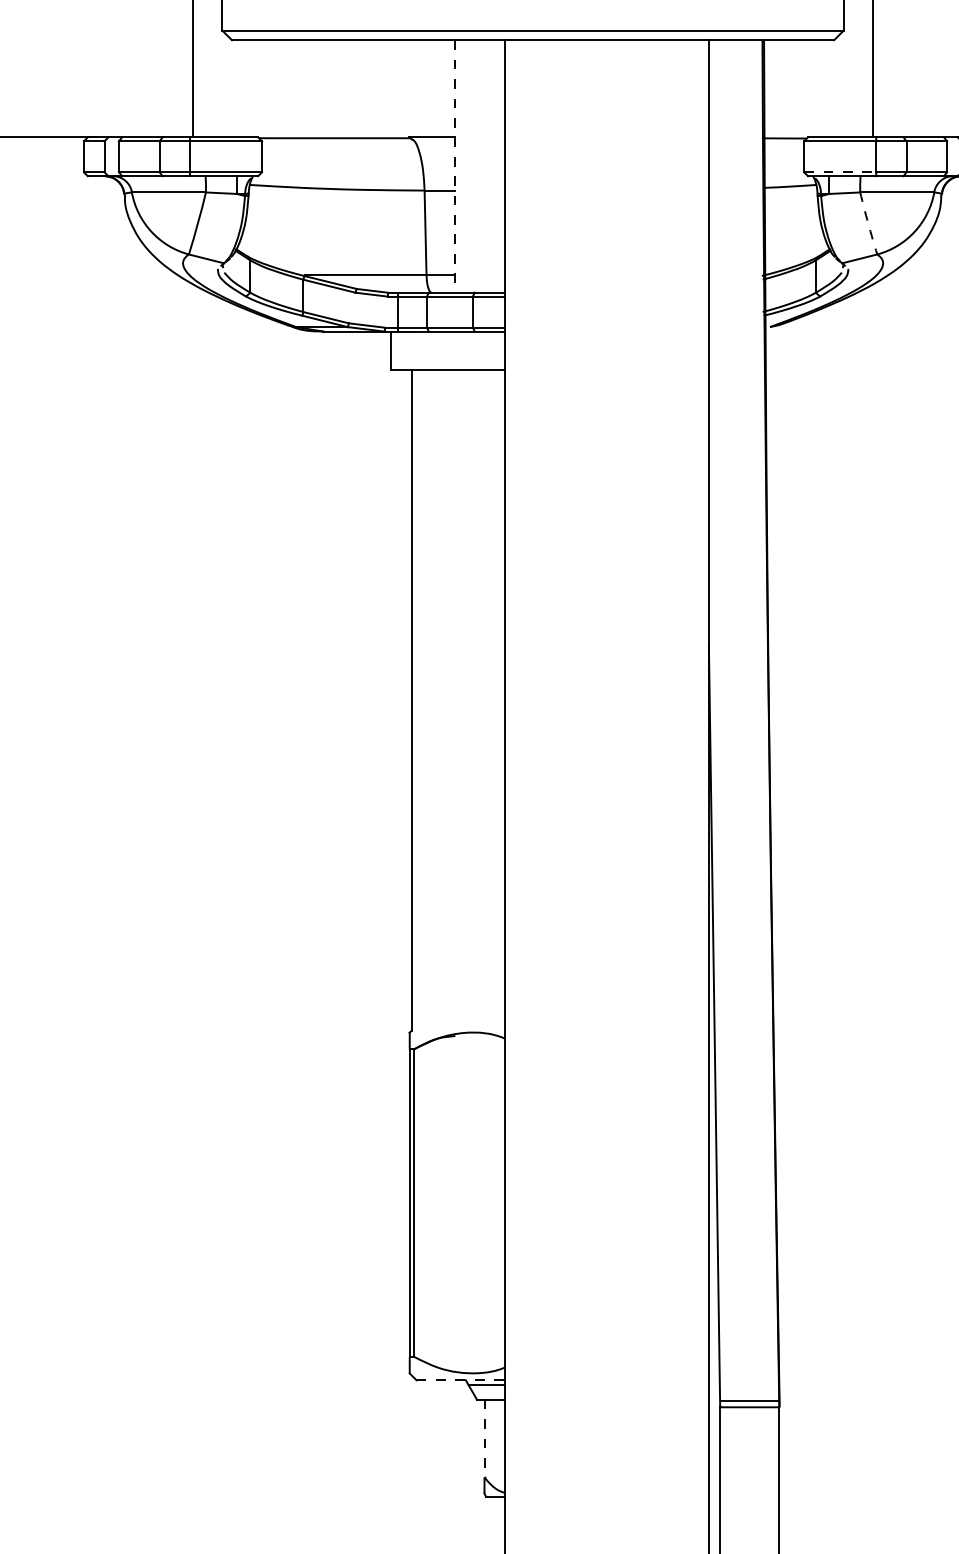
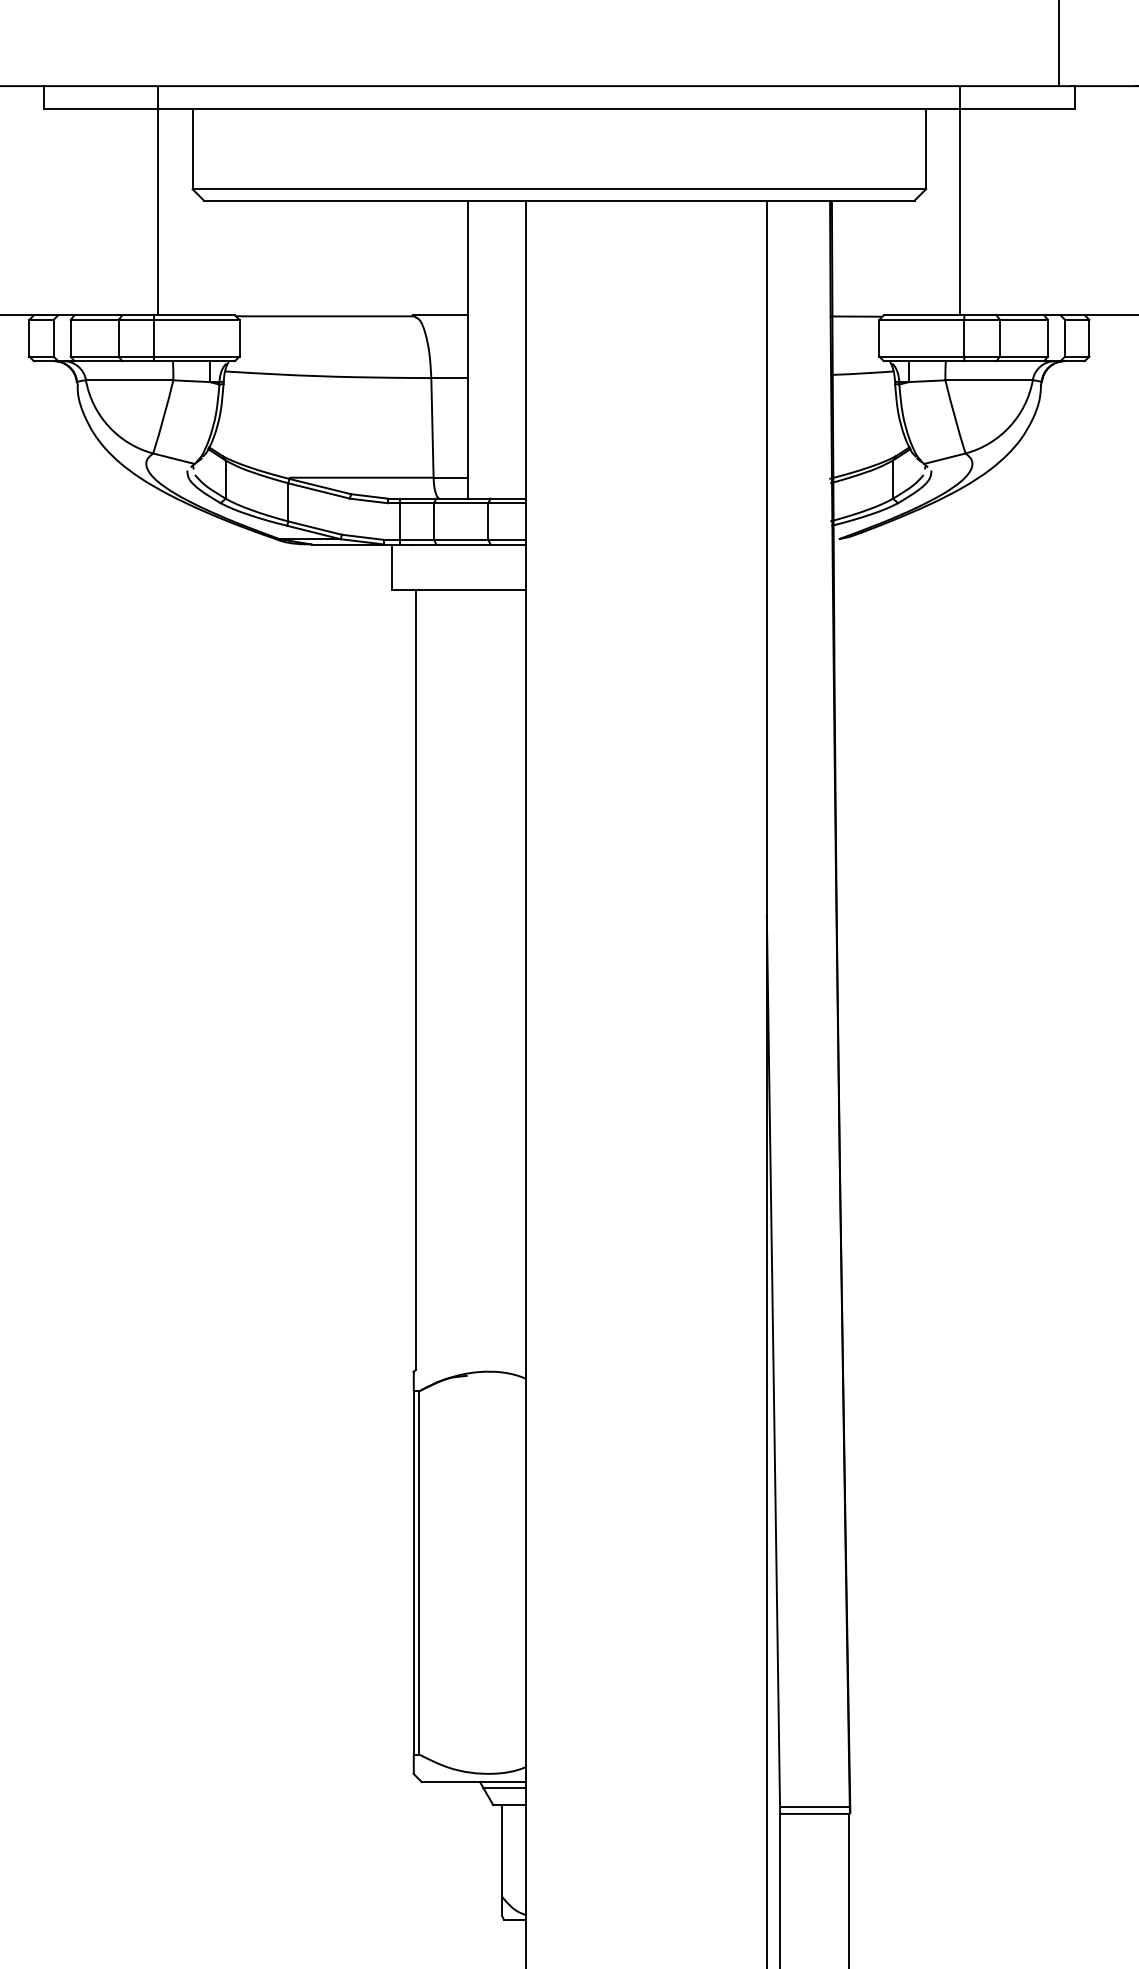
line: (455, 166) -> (467, 349), dashed -> solid
line: (839, 172) -> (921, 356), dashed -> solid
arc: (867, 223) -> (954, 417), dashed -> solid
line: (461, 1380) -> (474, 1782), dashed -> solid
line: (484, 1438) -> (502, 1850), dashed -> solid

